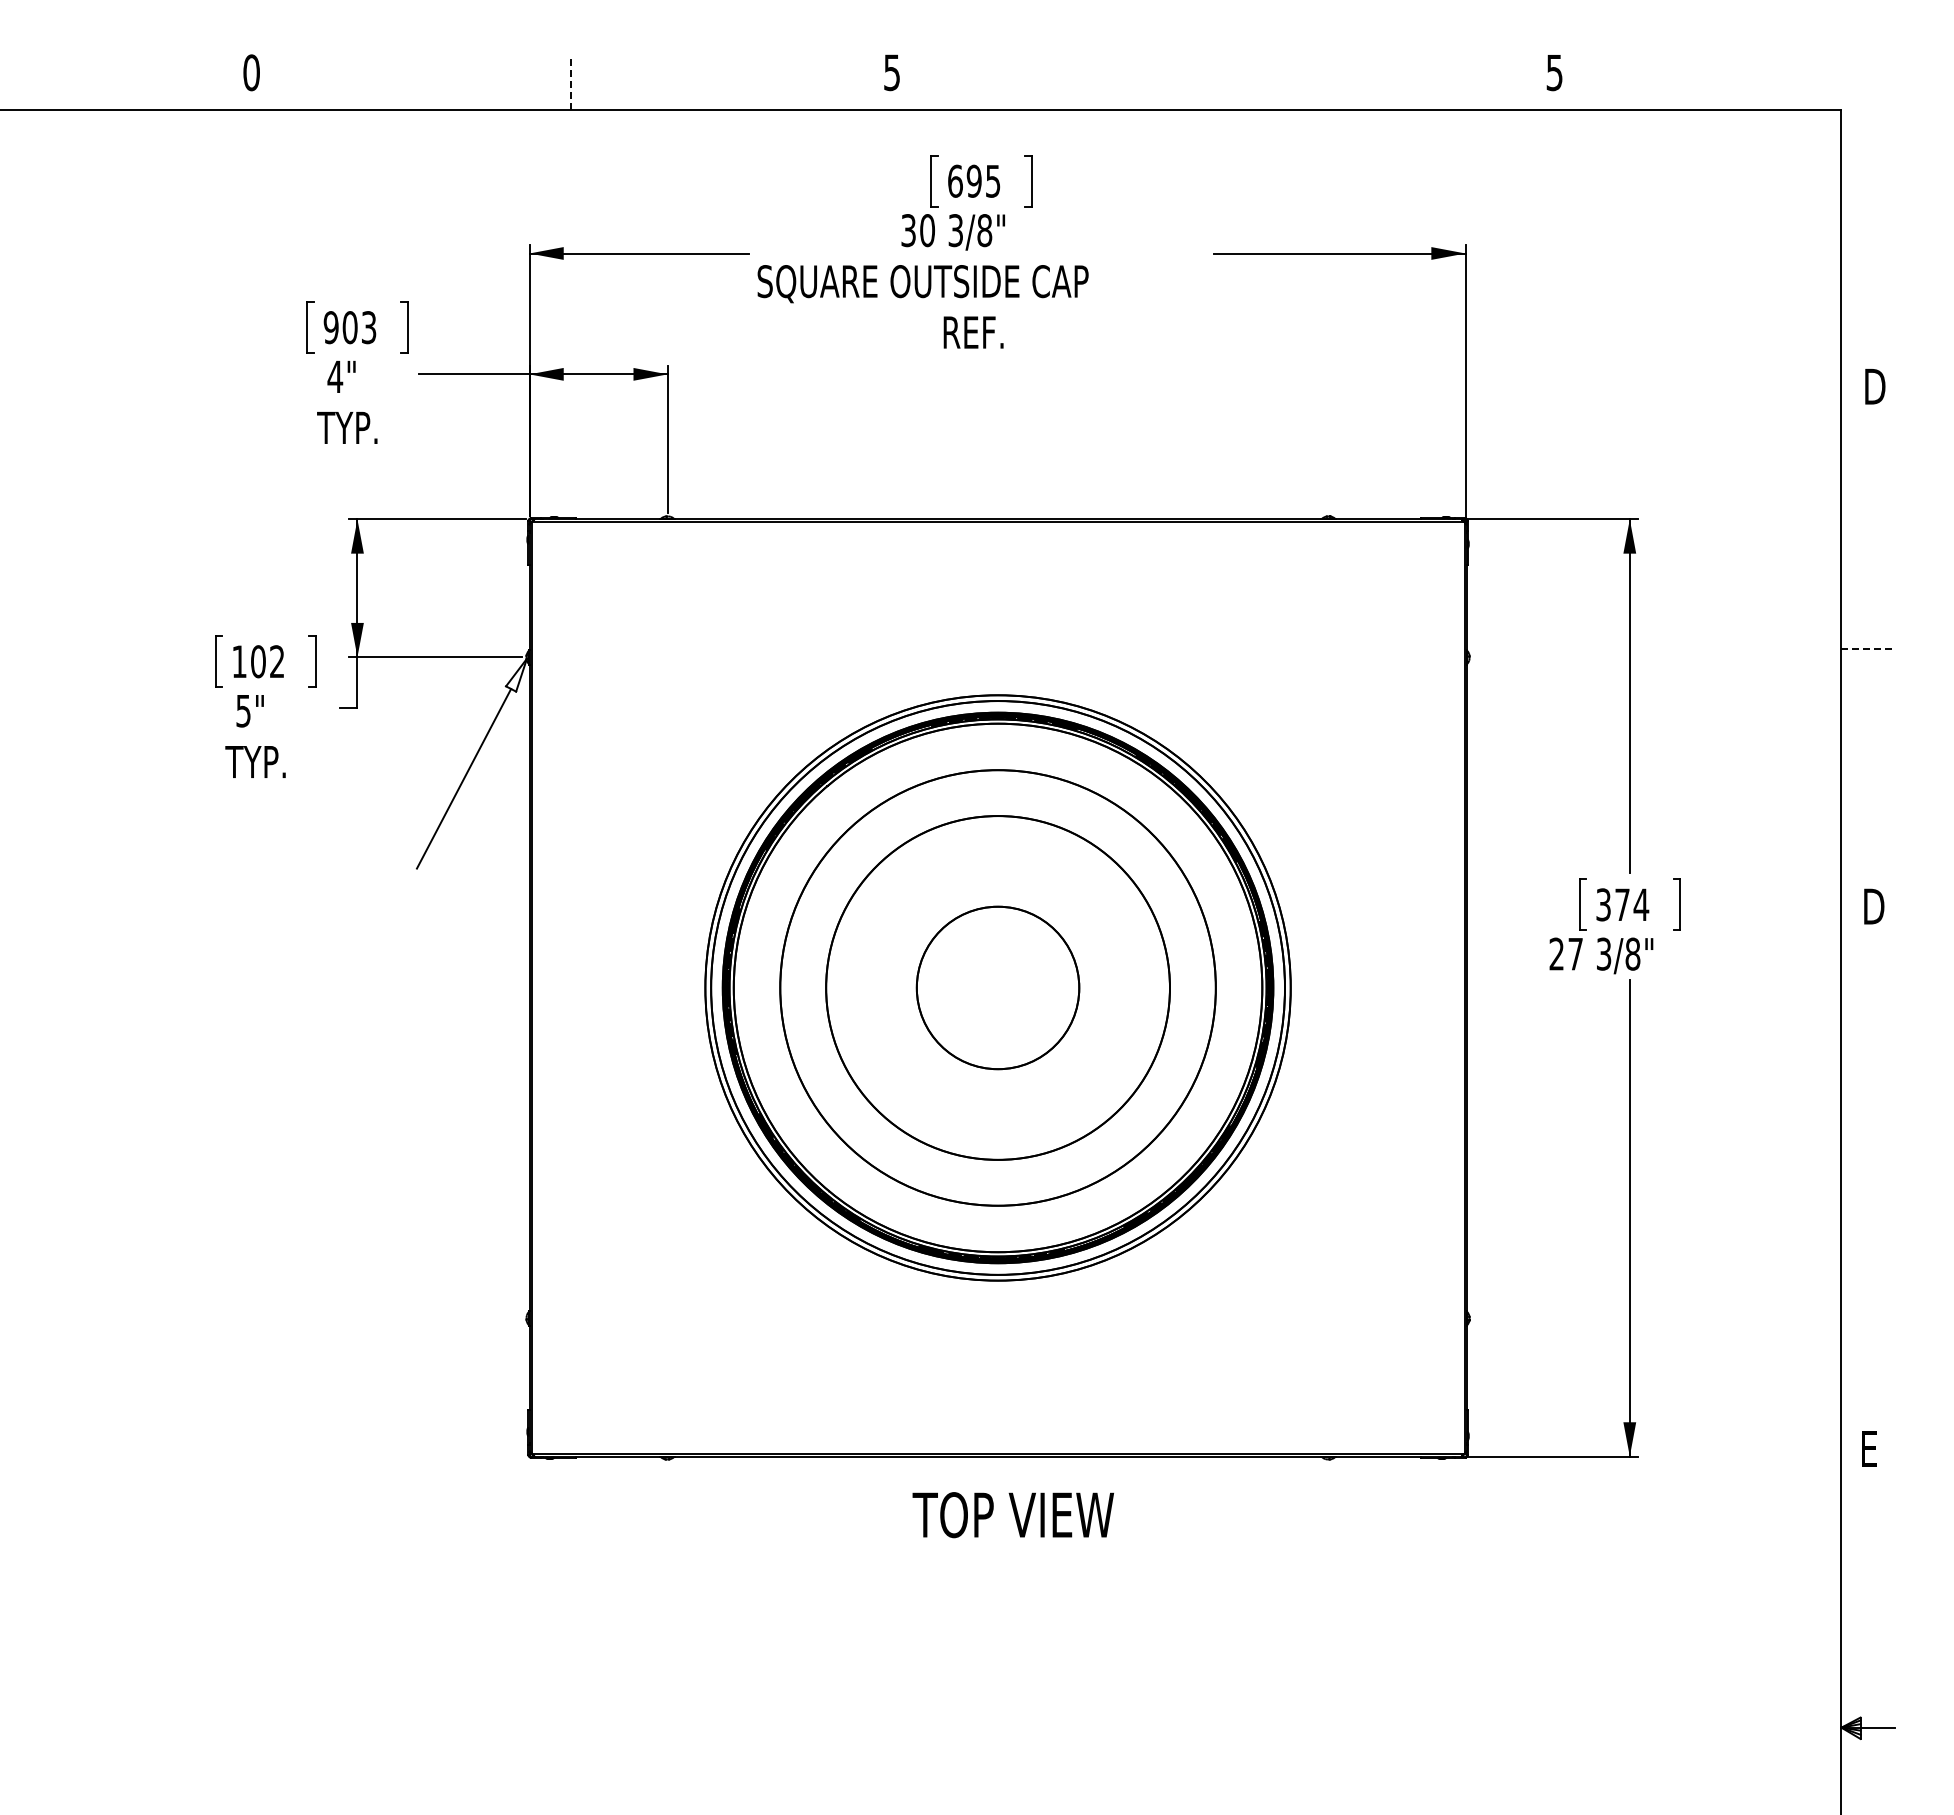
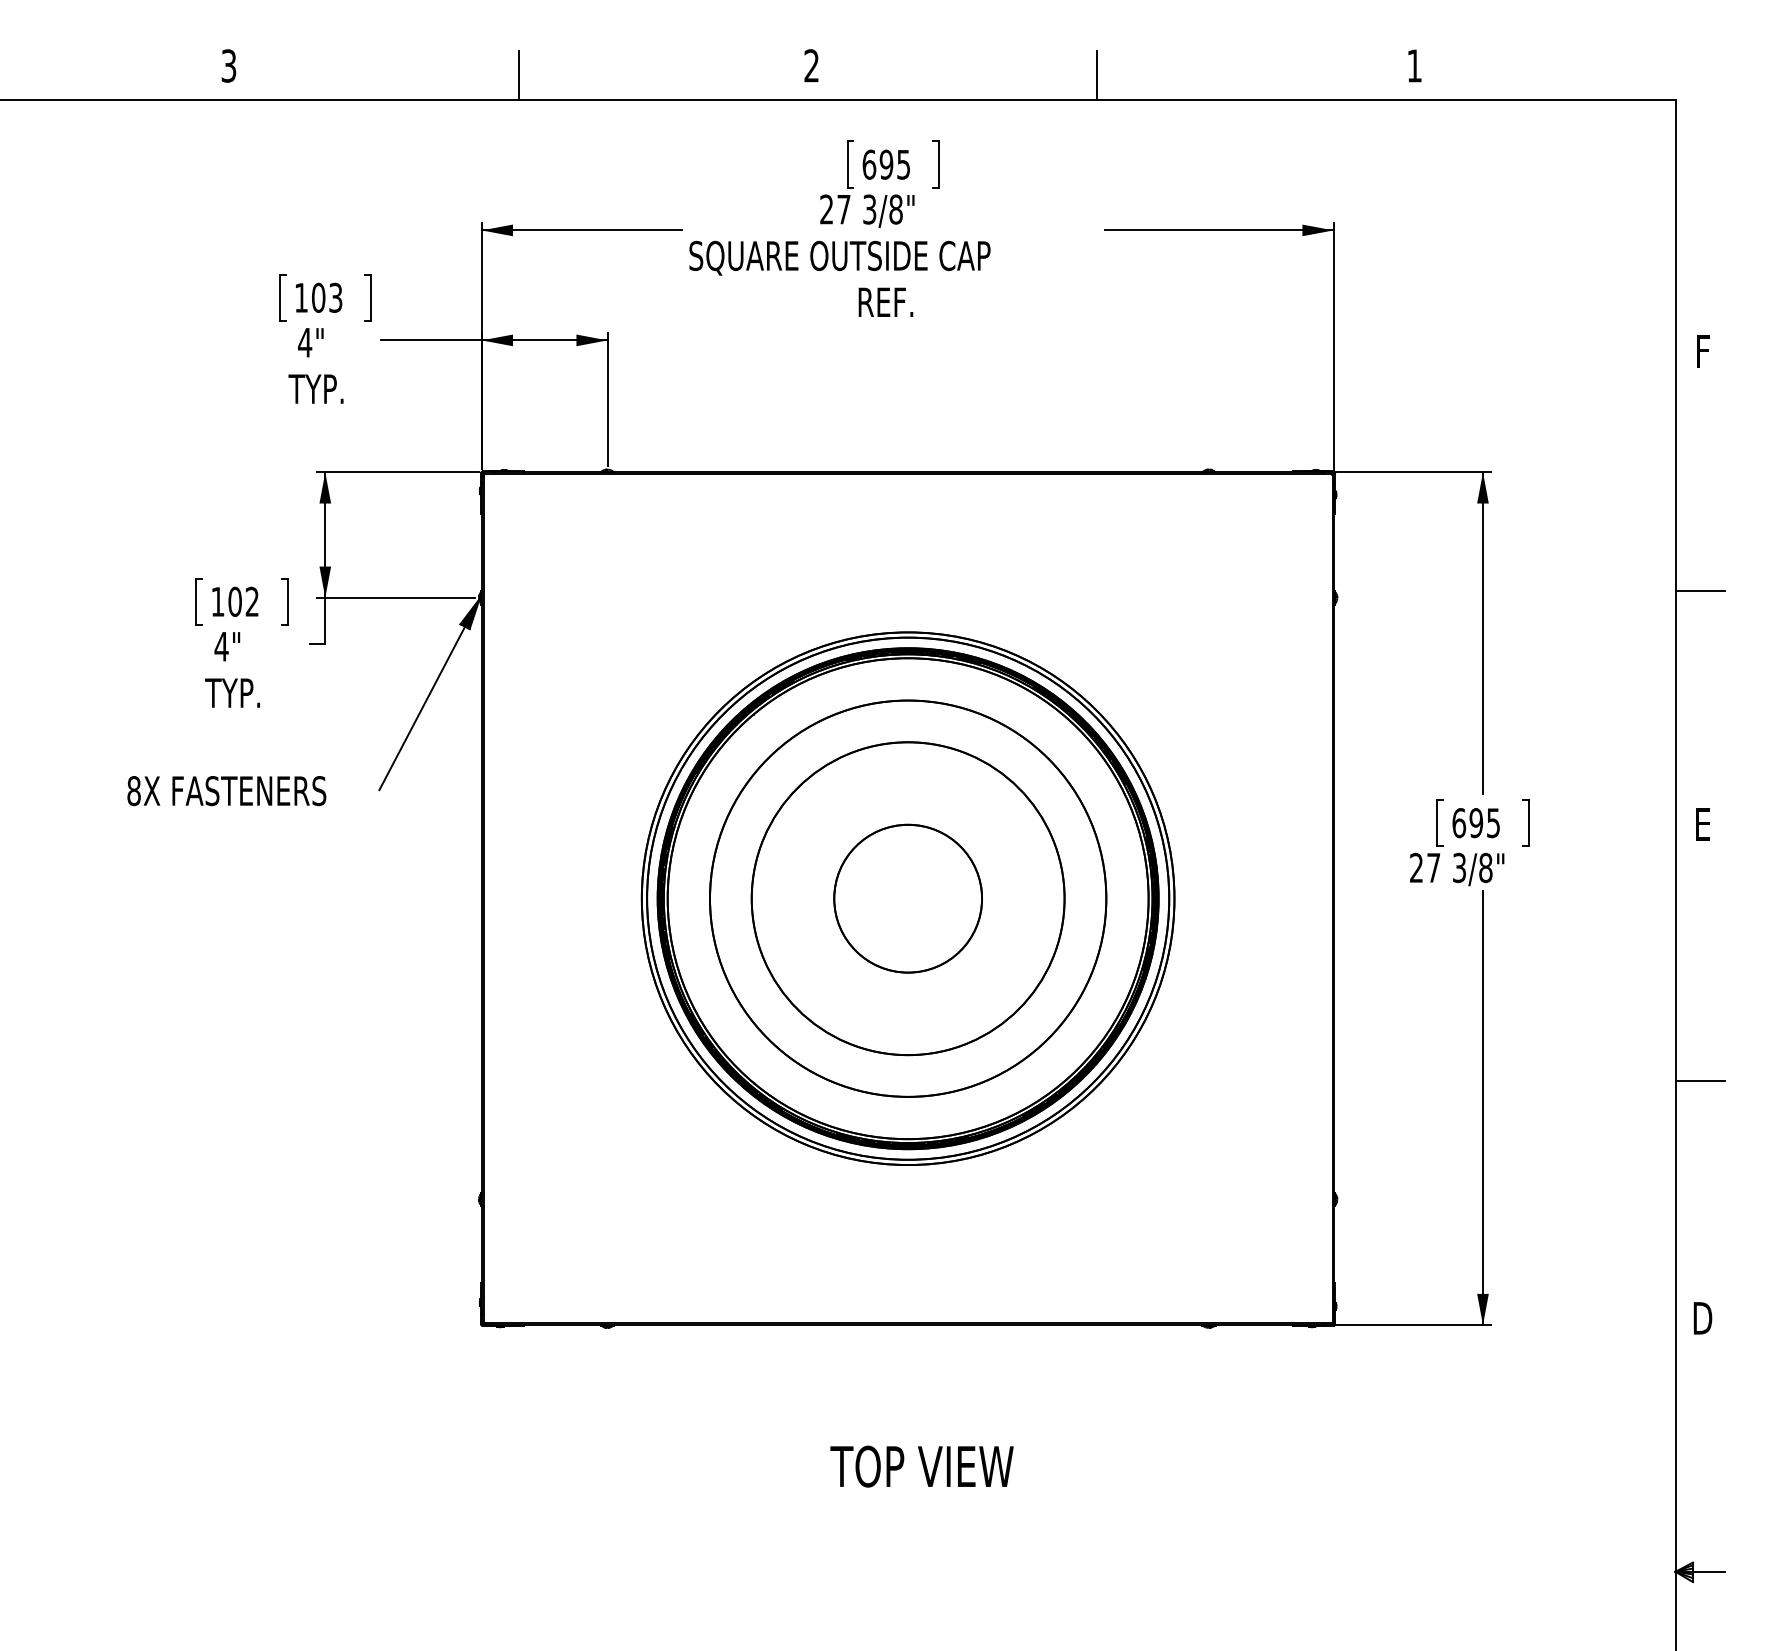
text: (251, 72) -> (228, 65), 0 -> 3
text: (891, 72) -> (811, 65), 5 -> 2
text: (1554, 73) -> (1414, 66), 5 -> 1
line: (570, 83) -> (519, 75), dashed -> solid
line: (1206, 83) -> (1097, 75), added
text: (917, 230) -> (834, 209), 30 -> 27
text: (330, 327) -> (300, 297), 903 -> 103
text: (1875, 386) -> (1706, 351), D -> F
line: (1868, 649) -> (1700, 590), dashed -> solid
fill: (516, 674) -> (469, 613), added
text: (243, 711) -> (221, 647), 5" -> 4"
part: (249, 869) -> (227, 790), added
text: (1622, 904) -> (1476, 822), 374 -> 695
text: (1874, 906) -> (1705, 824), D -> E
line: (1868, 1188) -> (1700, 1081), added
text: (1871, 1448) -> (1702, 1317), E -> D
text: (1012, 1515) -> (921, 1466), moved

